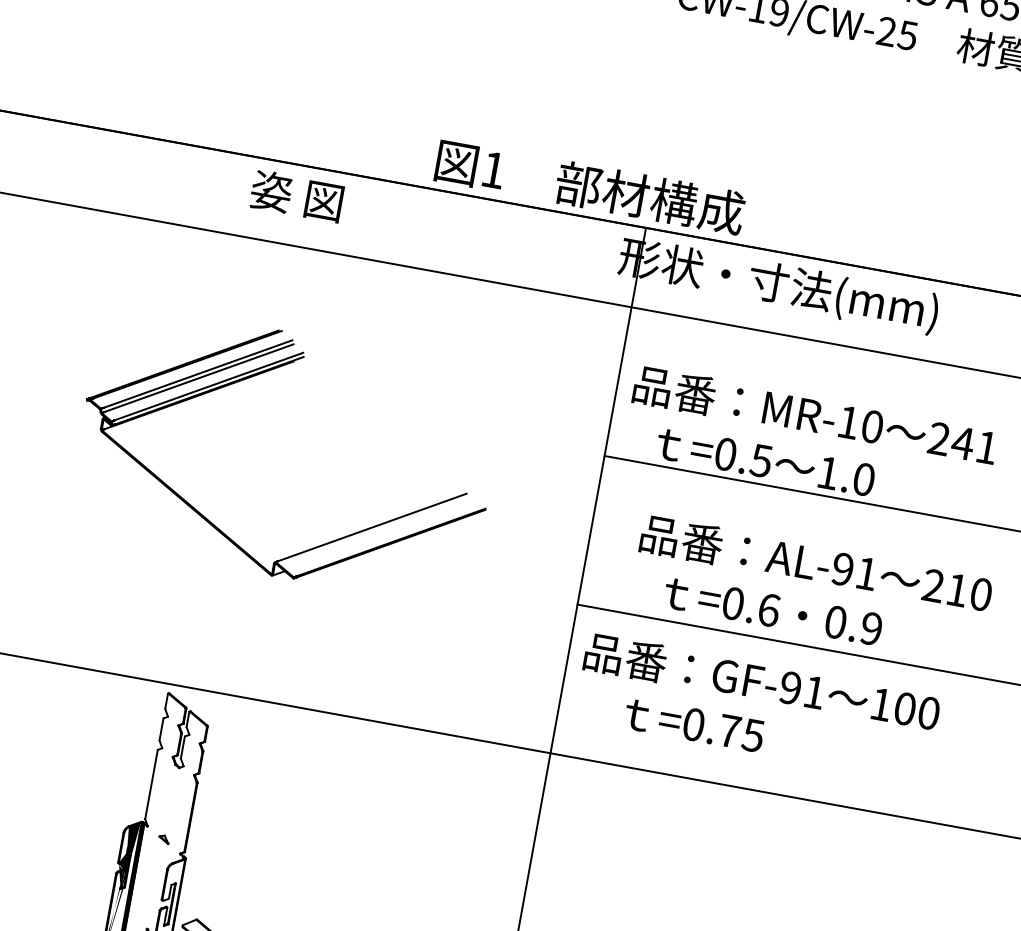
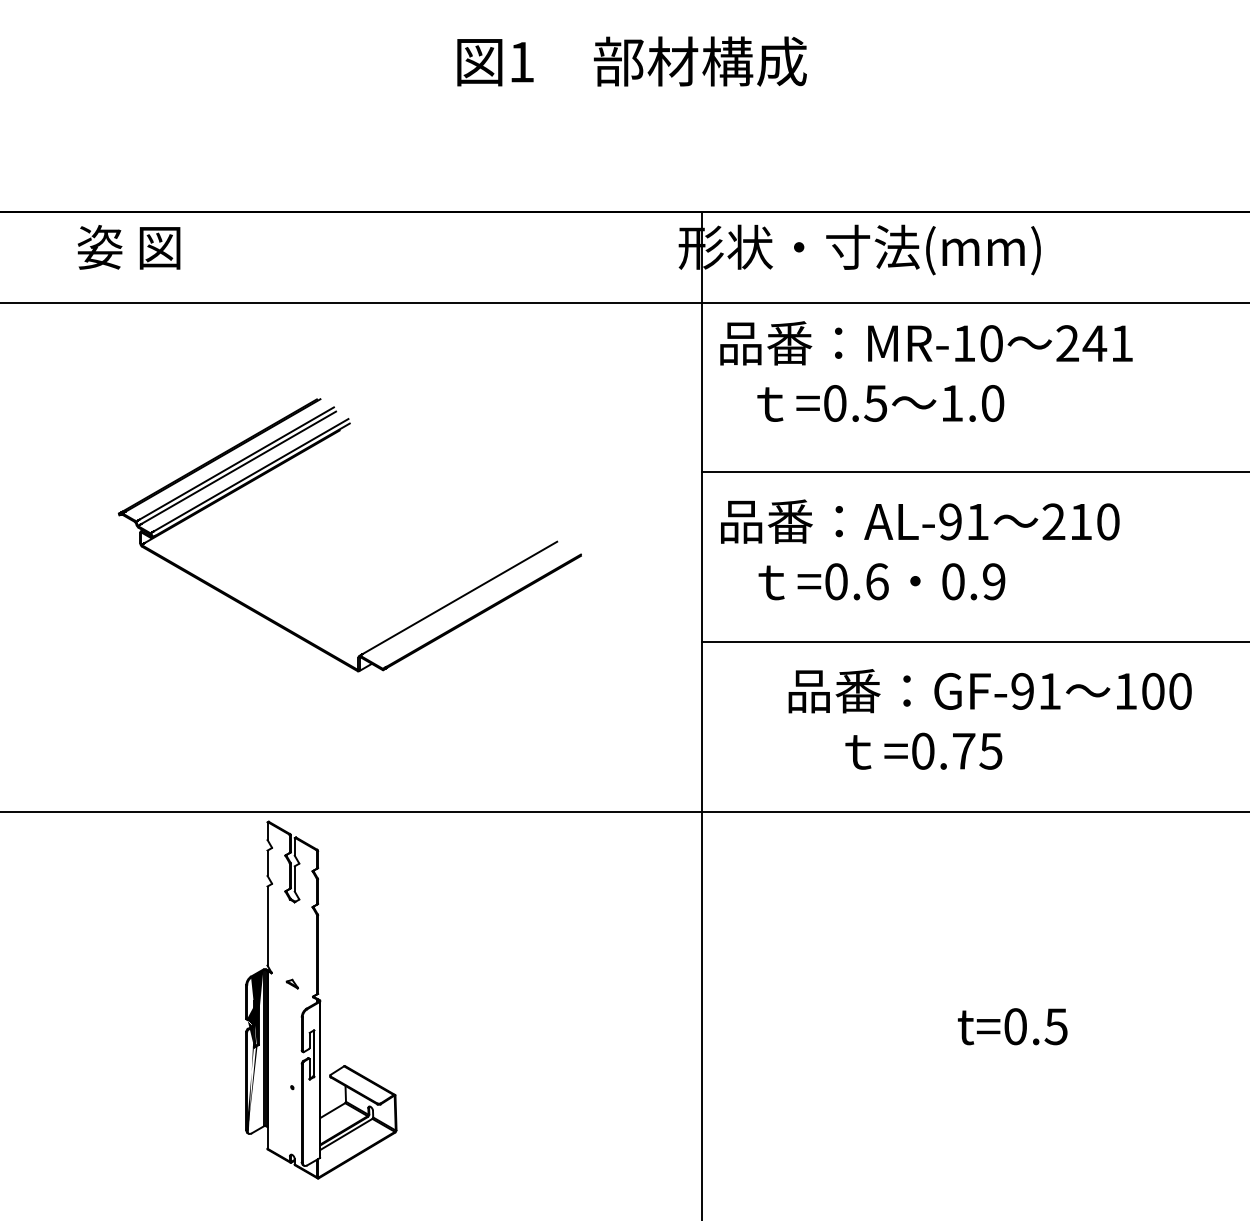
text: (589, 186) -> (631, 61), moved
text: (296, 196) -> (128, 247), moved
text: (810, 440) -> (926, 371), moved
text: (812, 588) -> (920, 549), moved
text: (757, 707) -> (989, 719), moved

